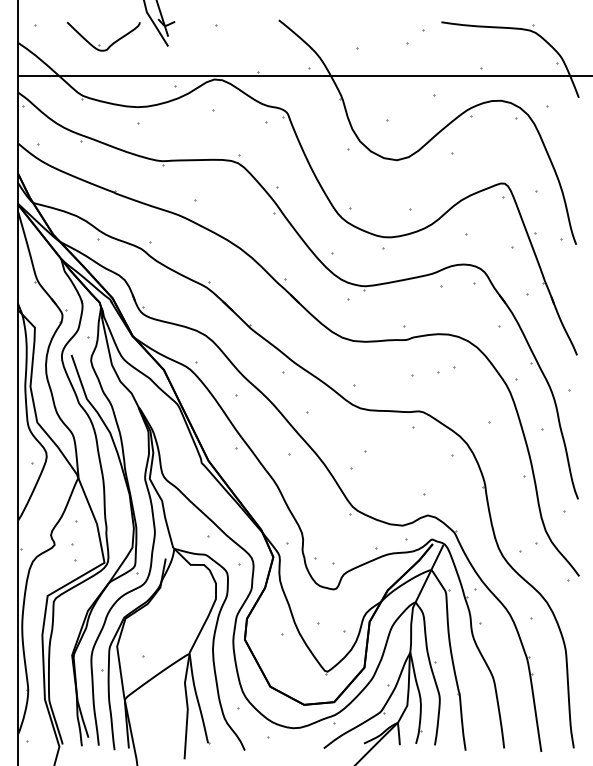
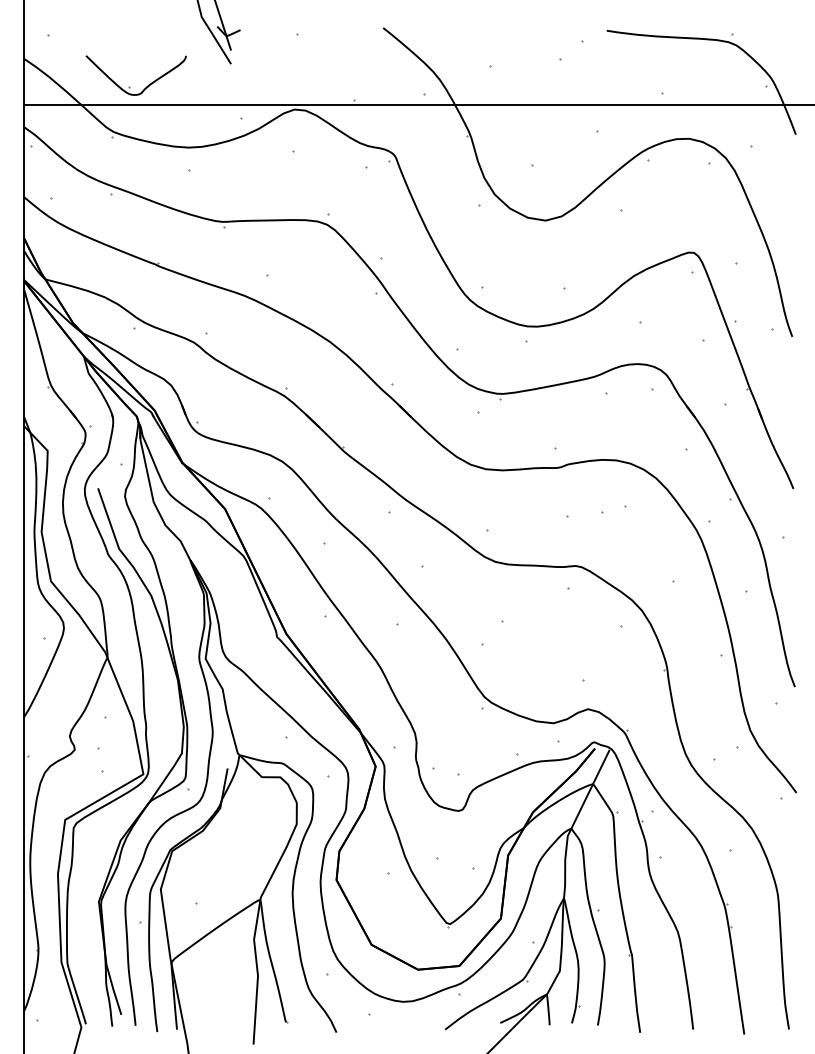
part: (98, 44) -> (129, 86), moved

